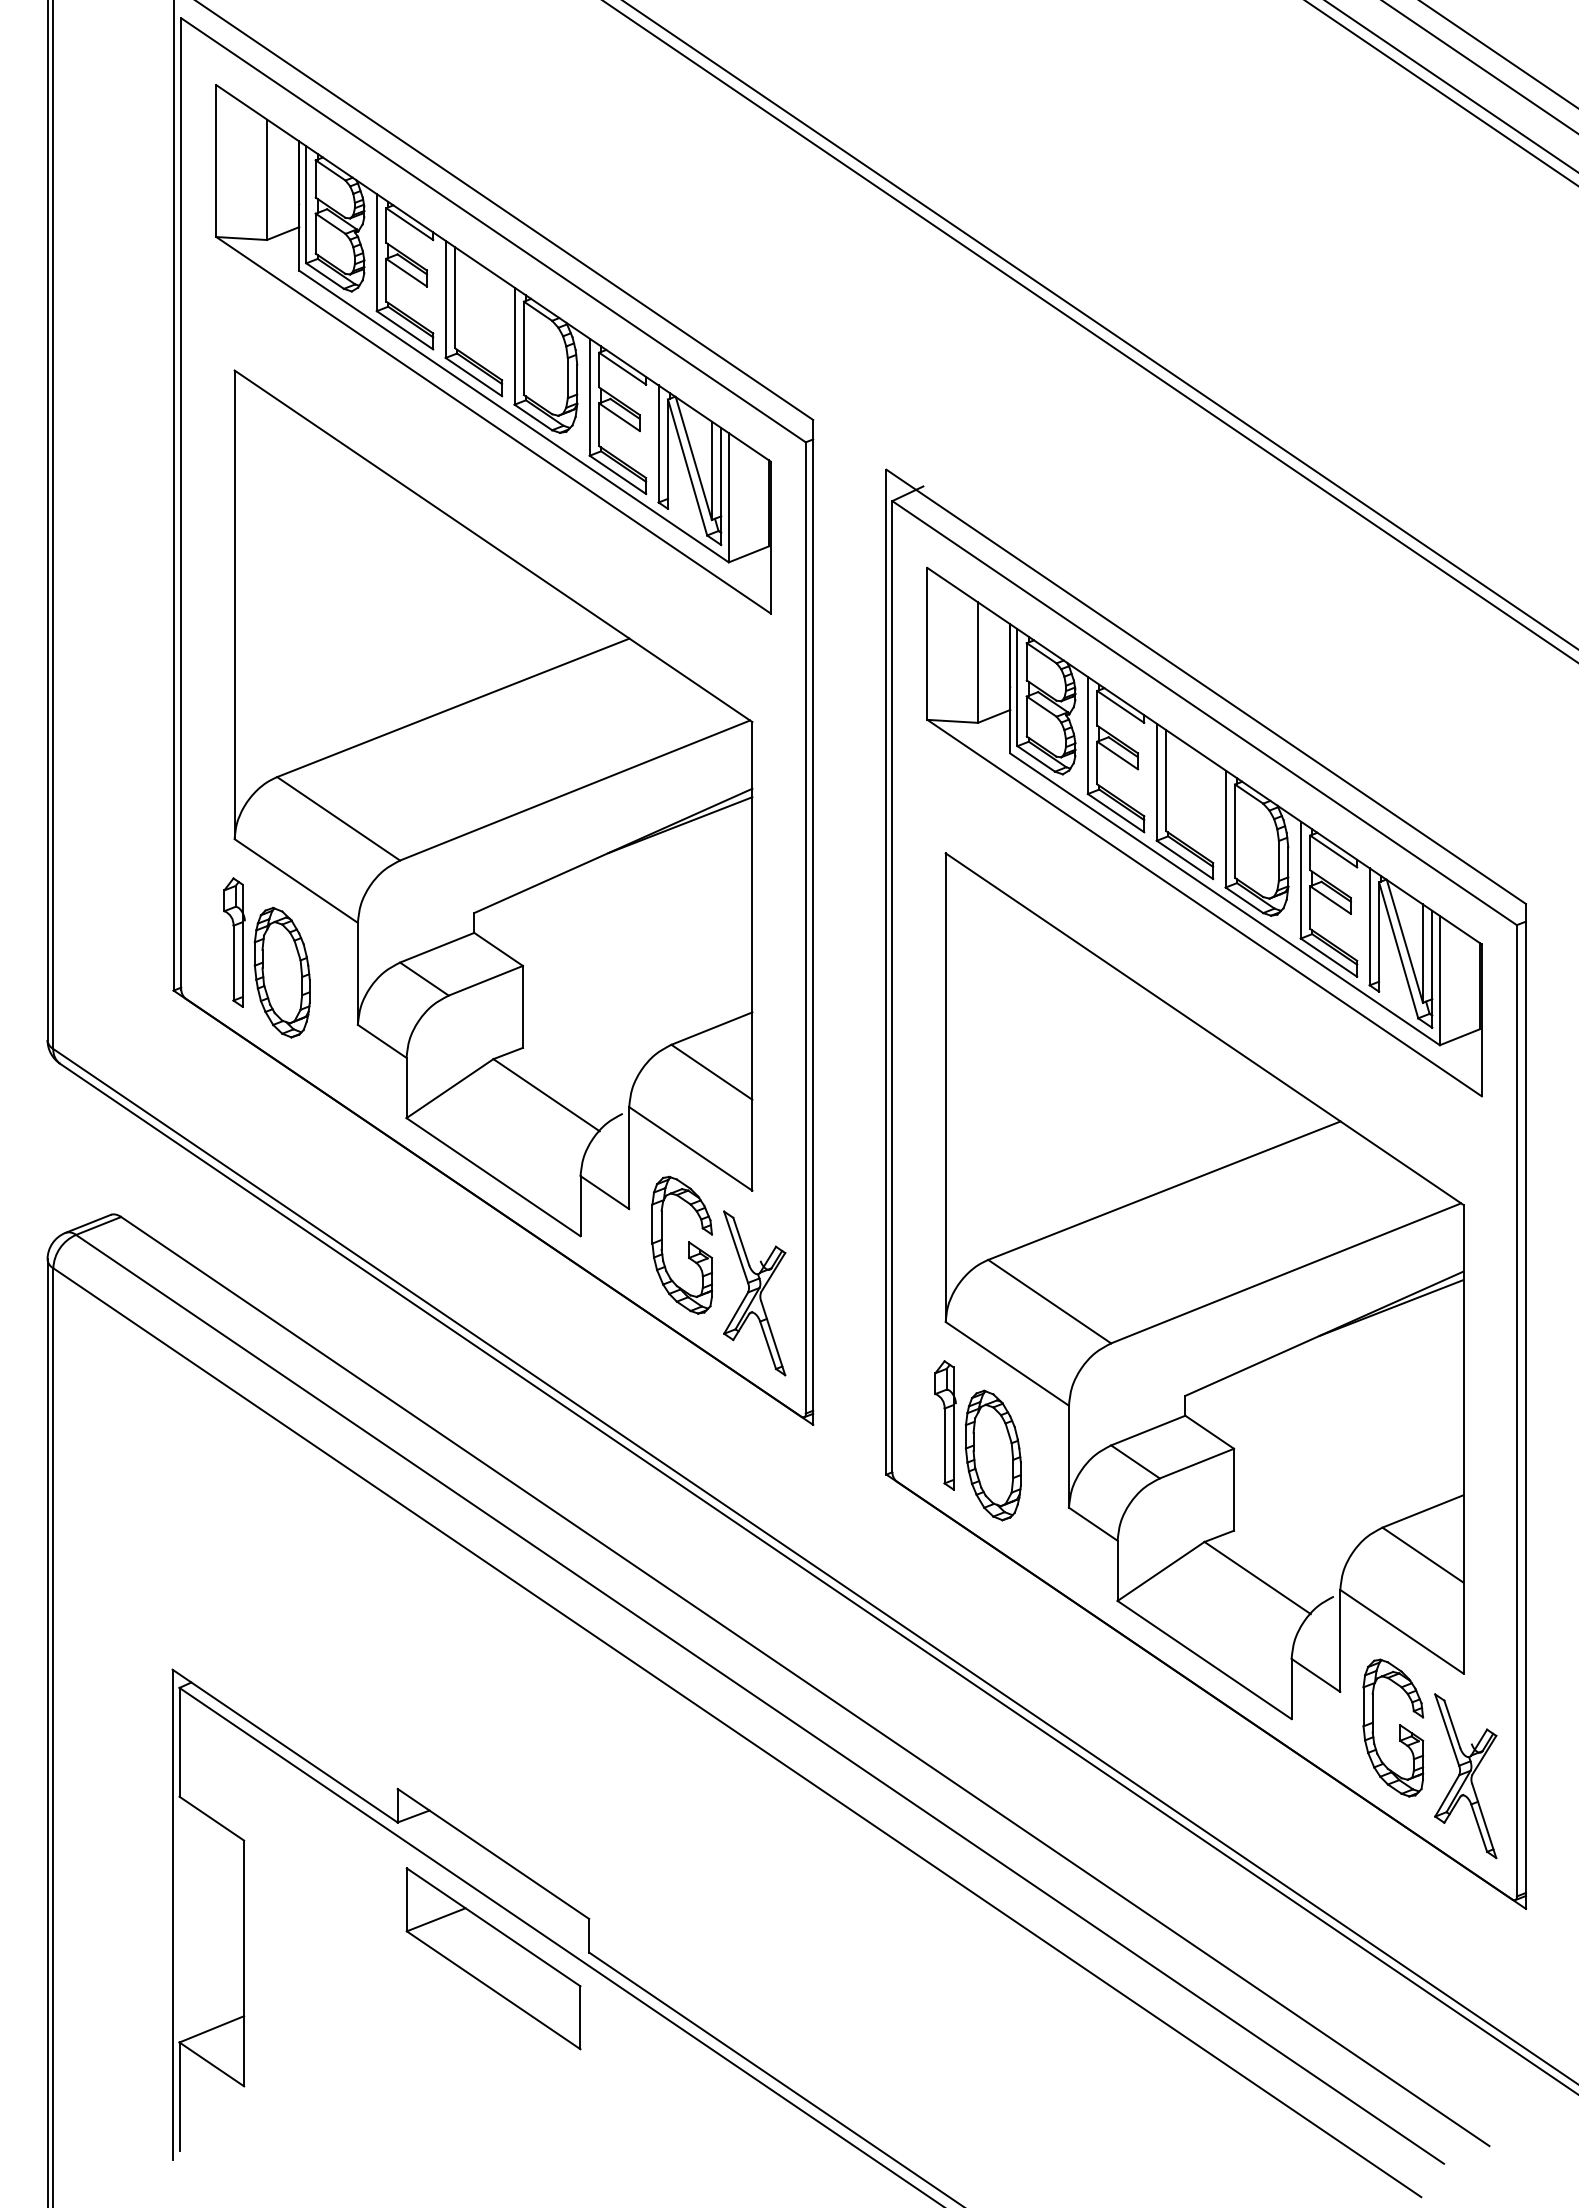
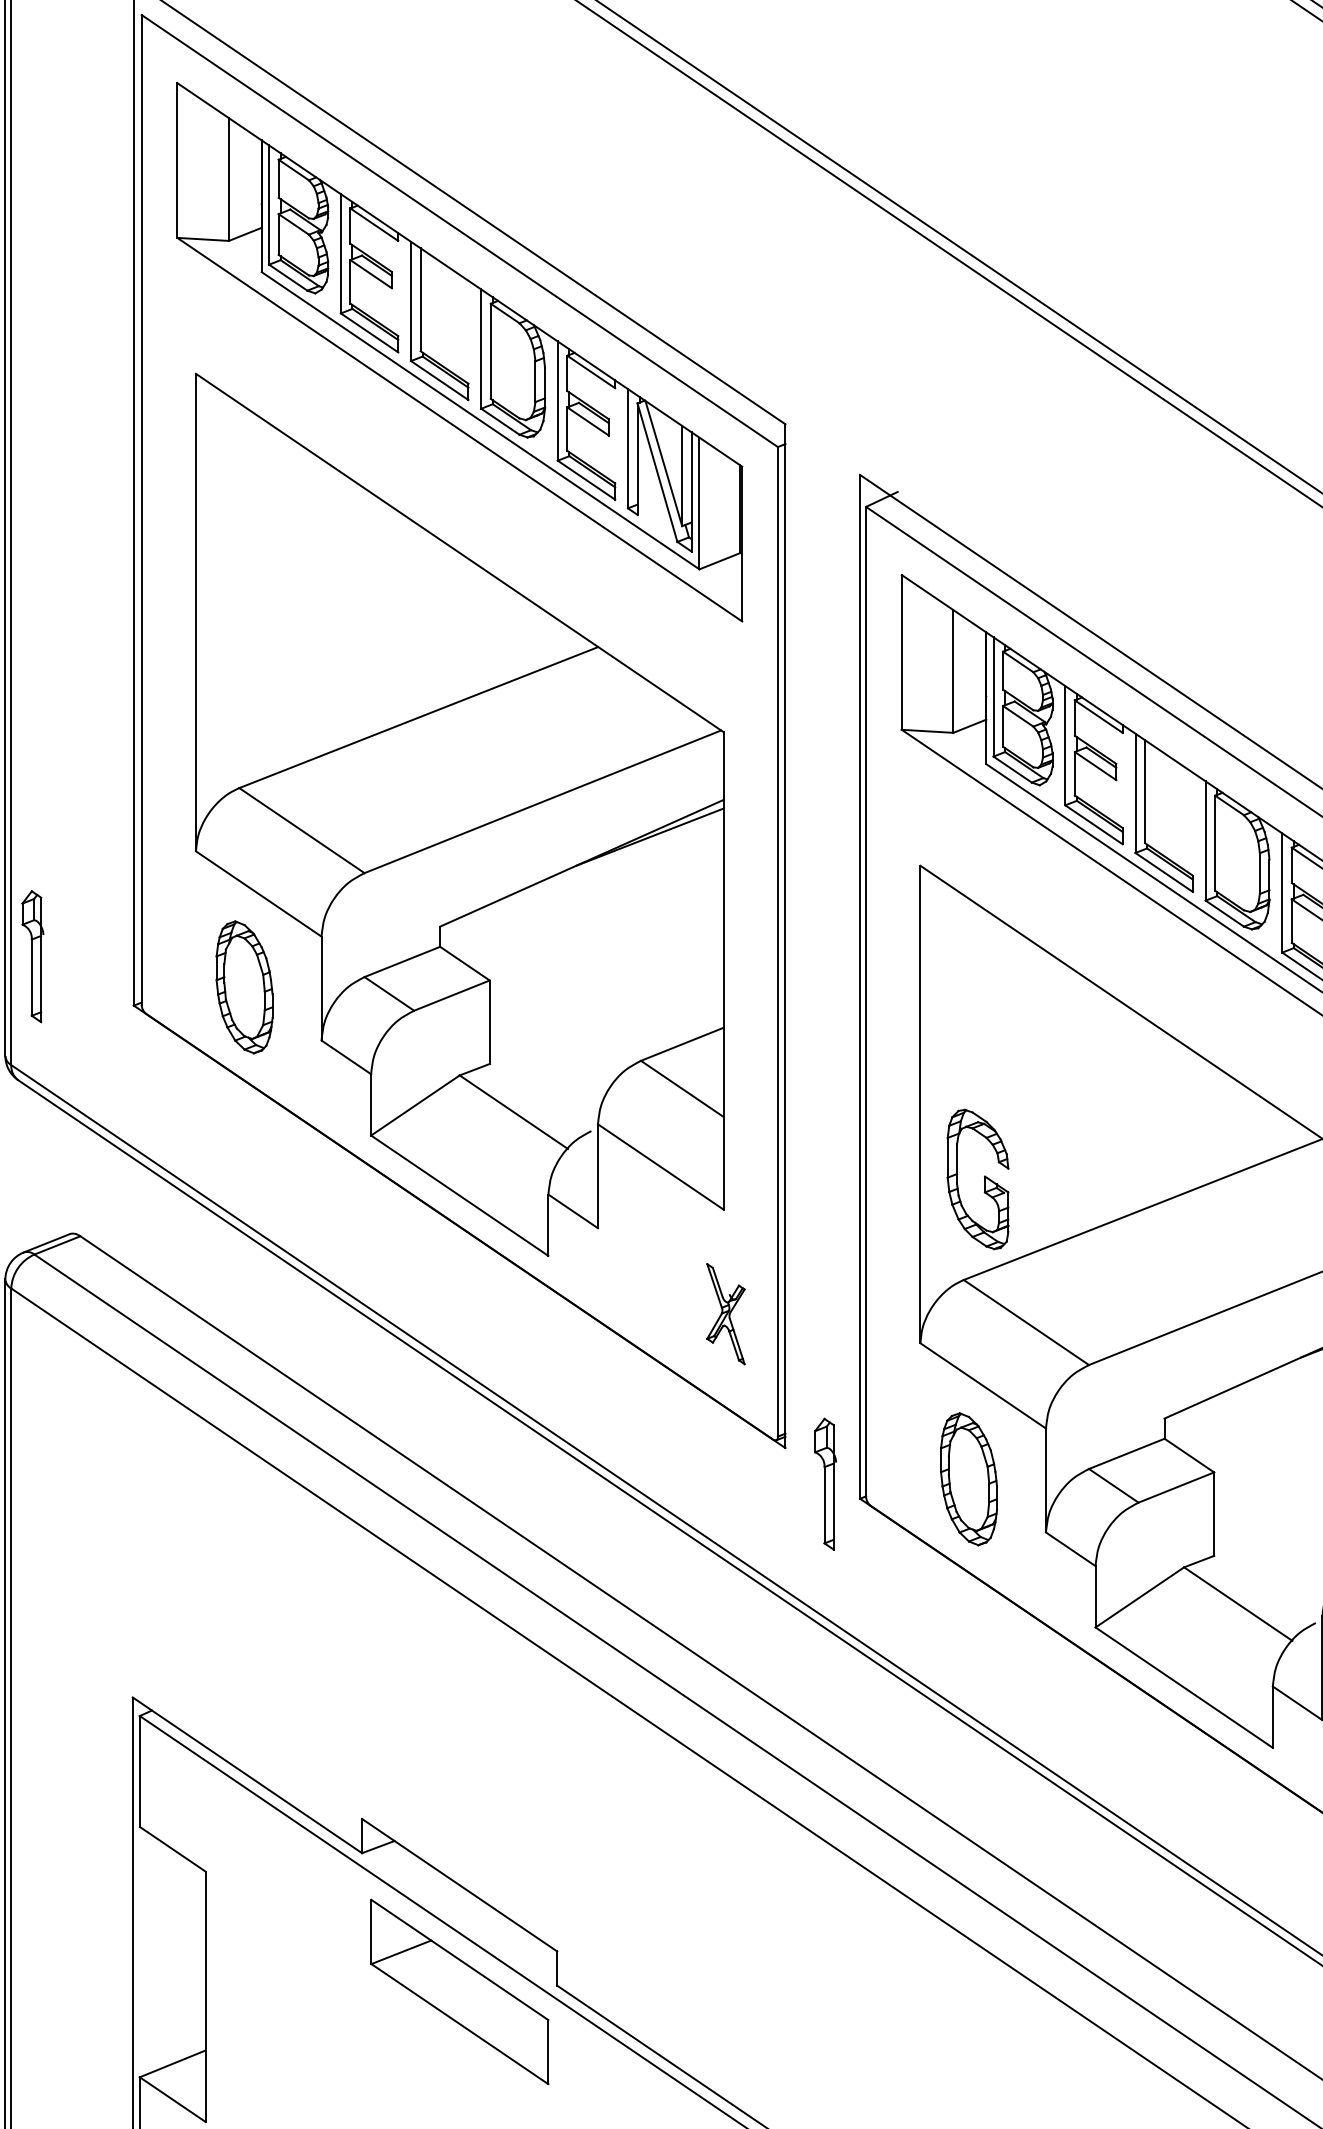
part: (234, 942) -> (32, 956), moved
part: (688, 1244) -> (984, 1178), moved
part: (754, 1293) -> (725, 1314), size x0.6
part: (945, 1425) -> (825, 1484), moved

